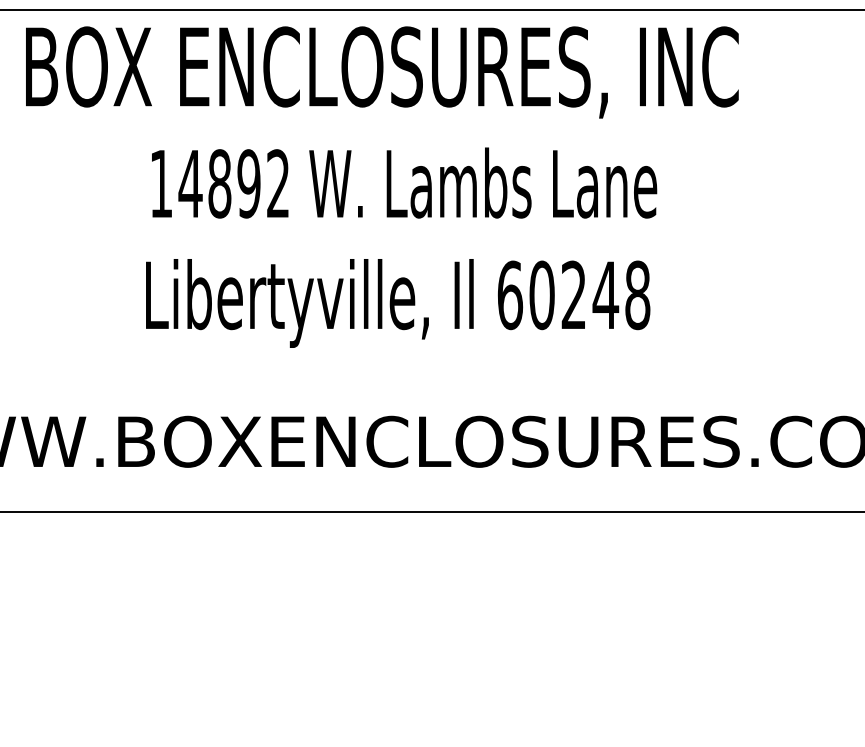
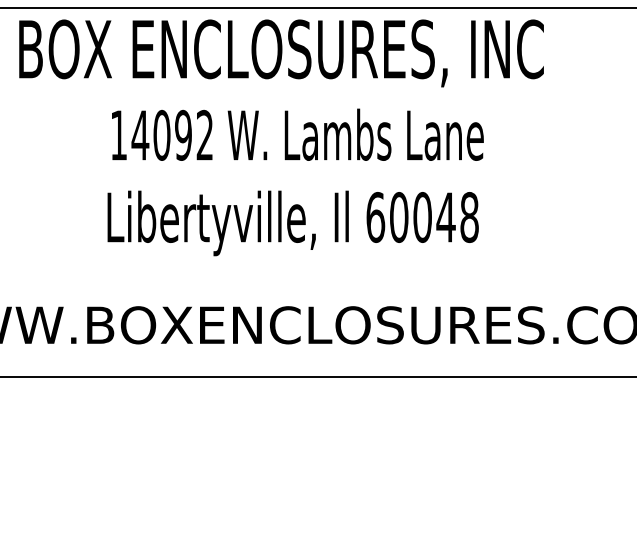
text: (219, 183) -> (161, 135), 14892 -> 14092
text: (573, 295) -> (422, 217), 60248 -> 60048

